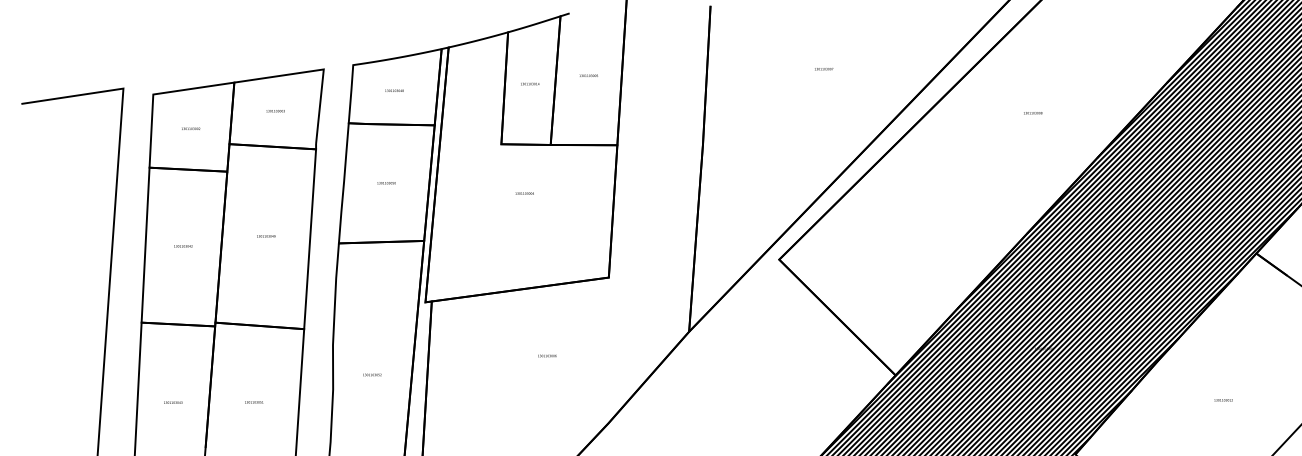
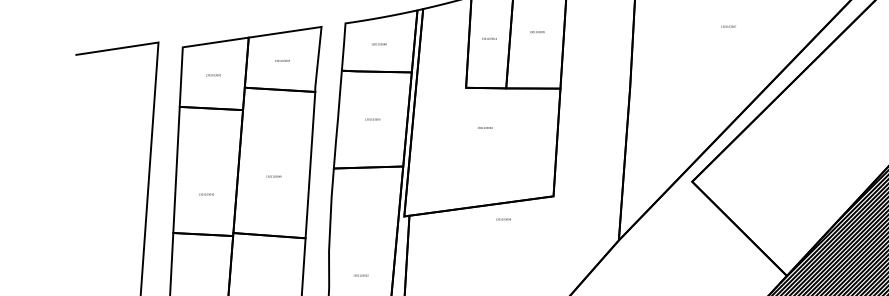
text: (266, 236) -> (274, 176), moved
text: (183, 246) -> (206, 194), moved
text: (547, 355) -> (503, 219), moved

